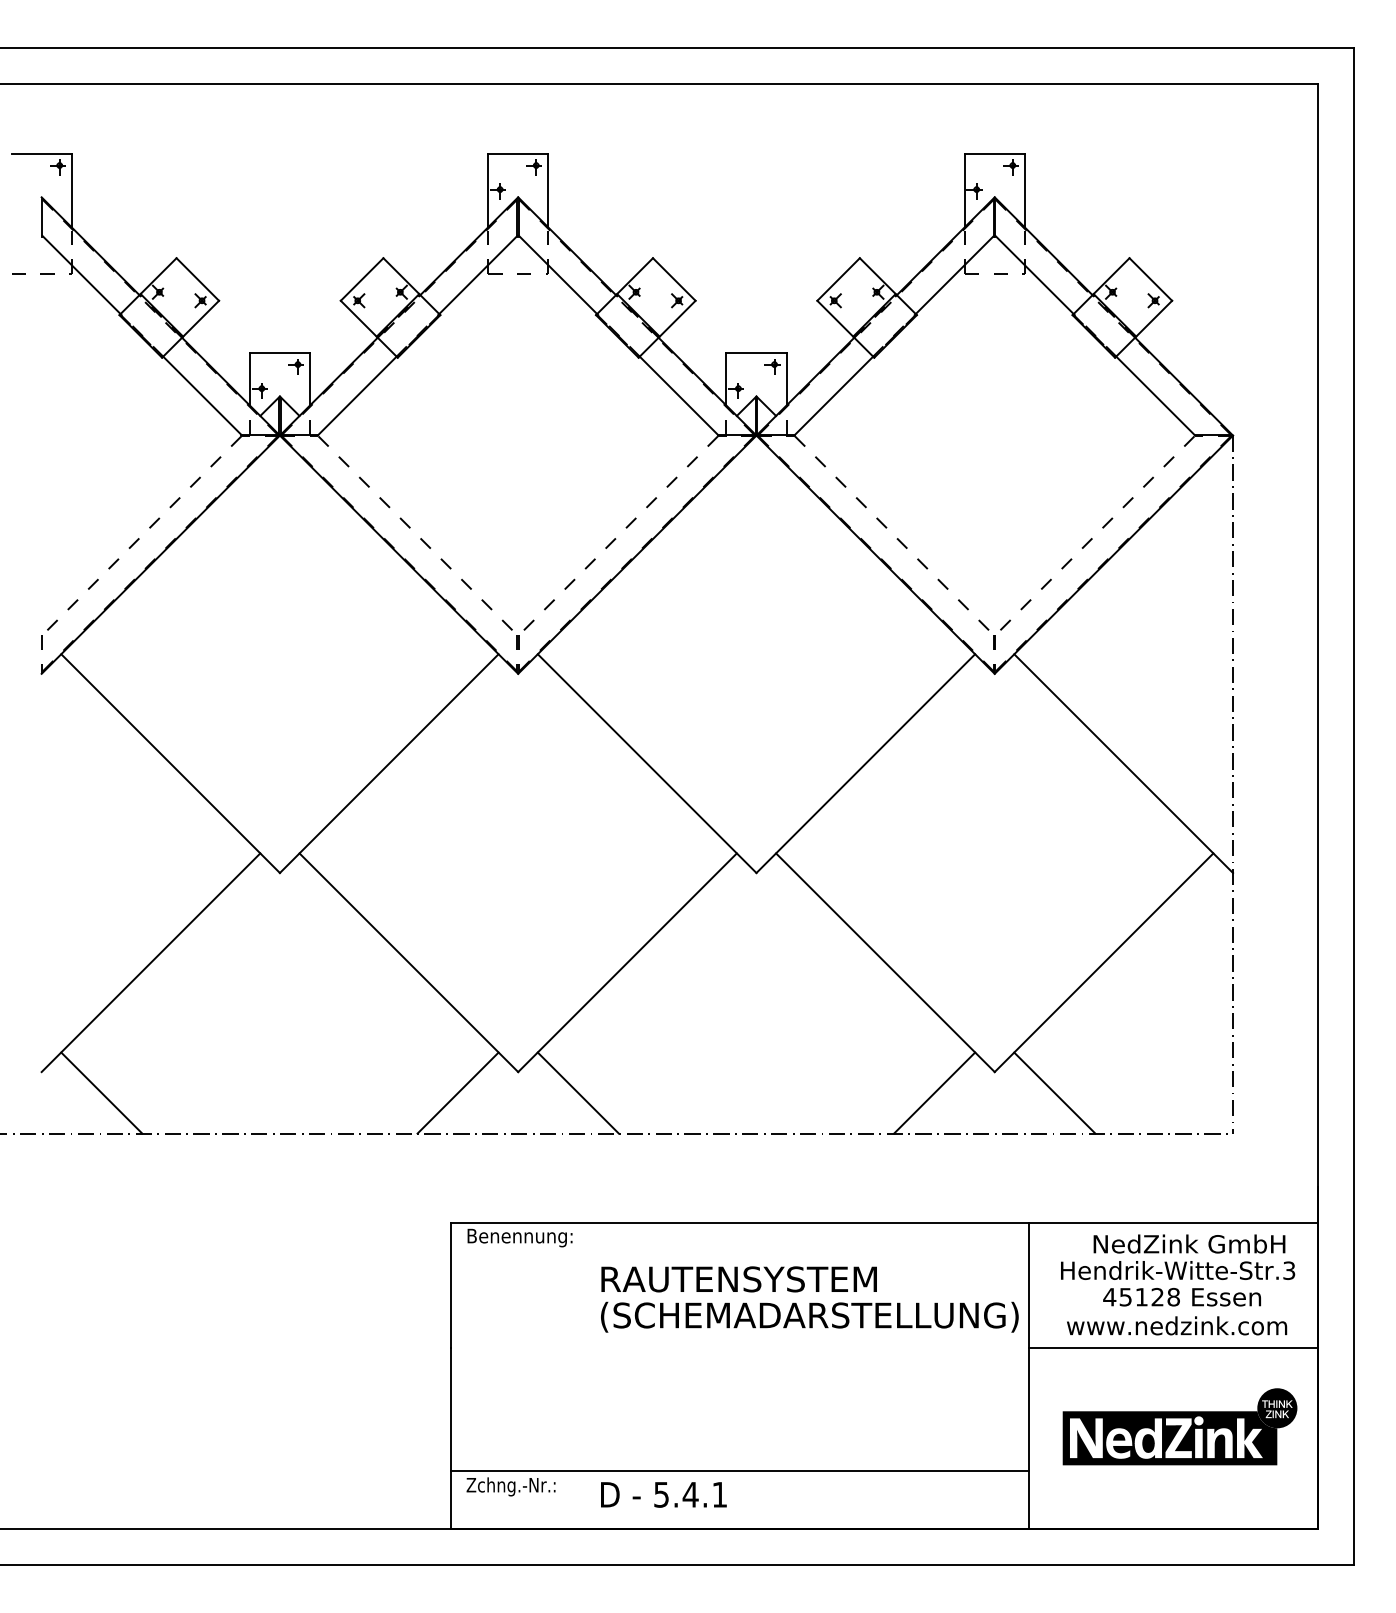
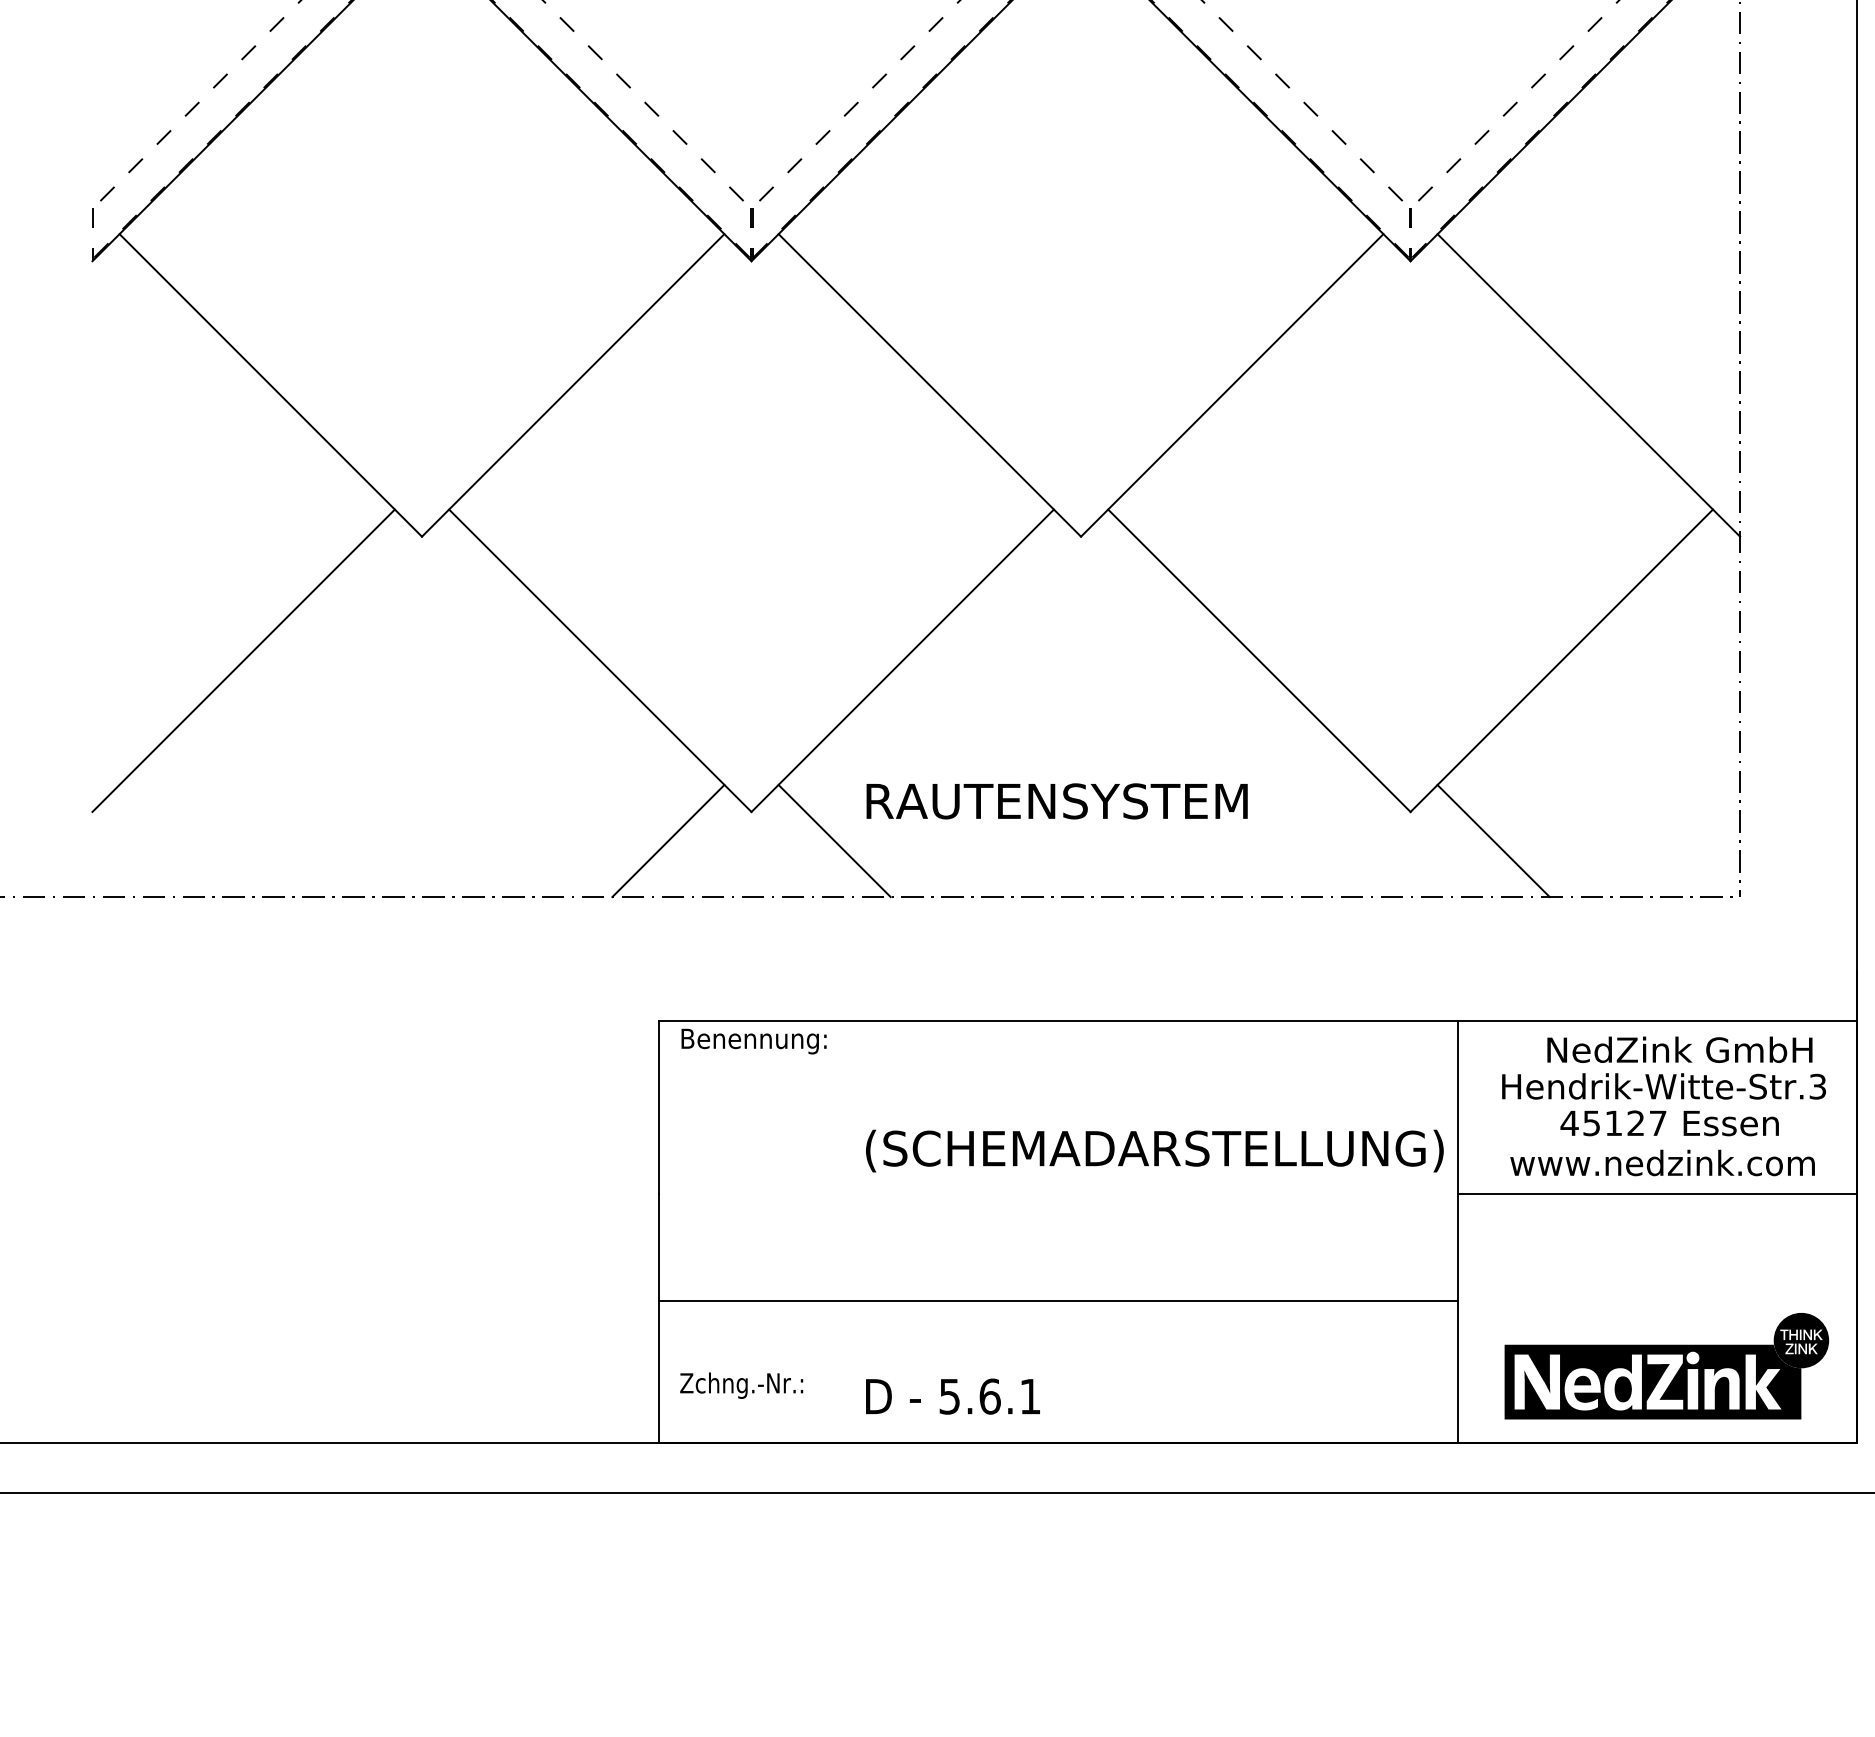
line: (101, 1092) -> (175, 840), removed
line: (934, 1092) -> (1327, 840), removed
text: (738, 1279) -> (1056, 801), moved
text: (1173, 1296) -> (1657, 1122), 45128 -> 45127
part: (1179, 1426) -> (1666, 1365), moved
line: (740, 1470) -> (1058, 1300), moved
text: (690, 1494) -> (989, 1396), 5.4.1 -> 5.6.1

